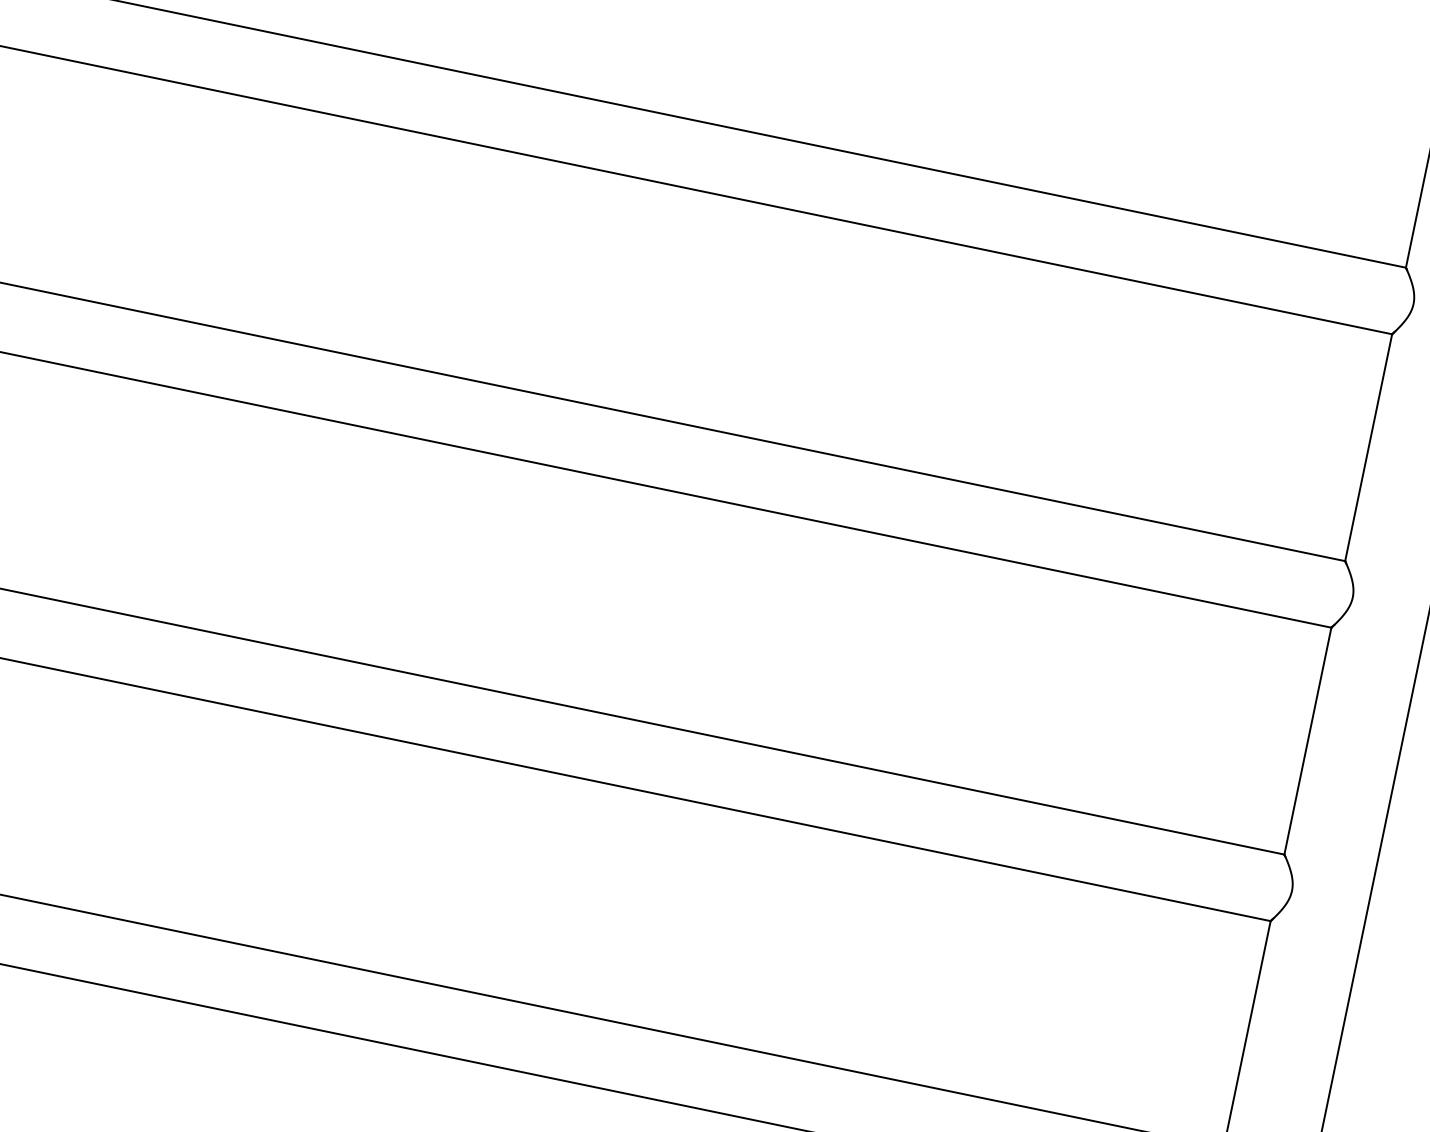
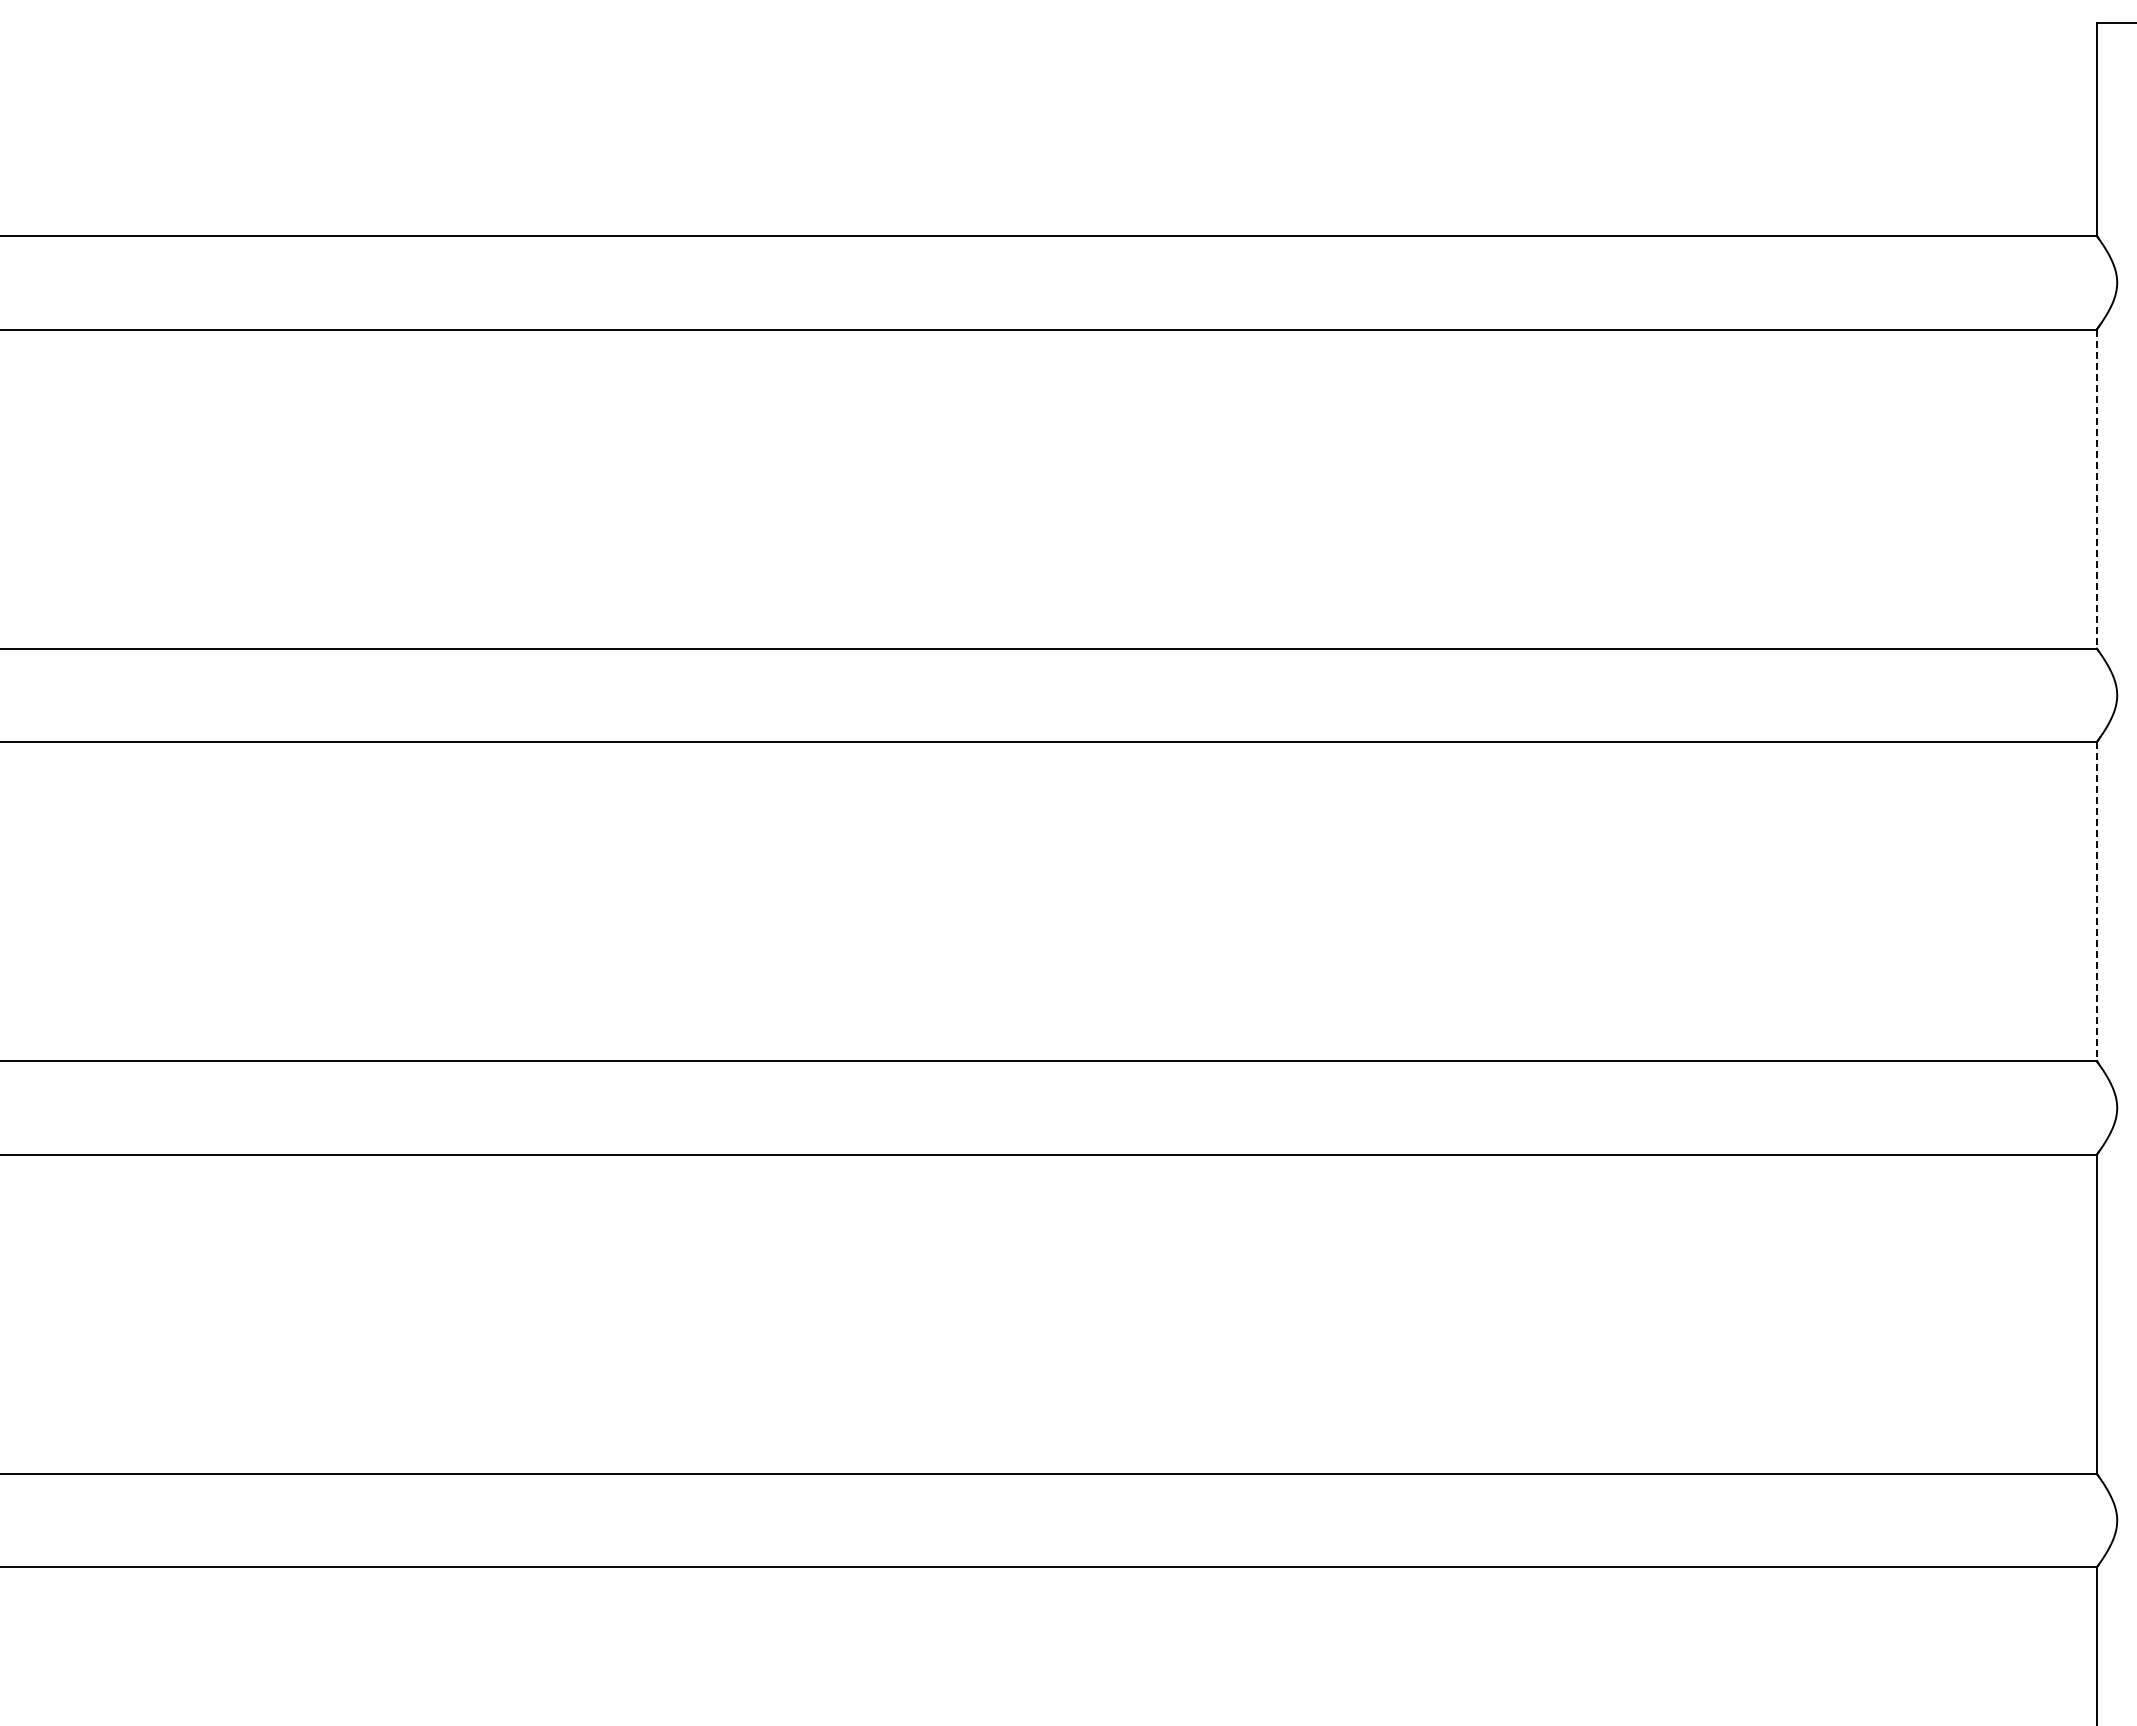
line: (1368, 447) -> (2096, 489), solid -> dashed
line: (1307, 740) -> (2096, 901), solid -> dashed

